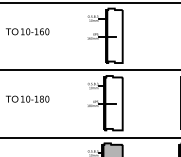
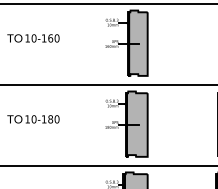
fill: (115, 35) -> (138, 42), added
fill: (113, 102) -> (136, 123), added

